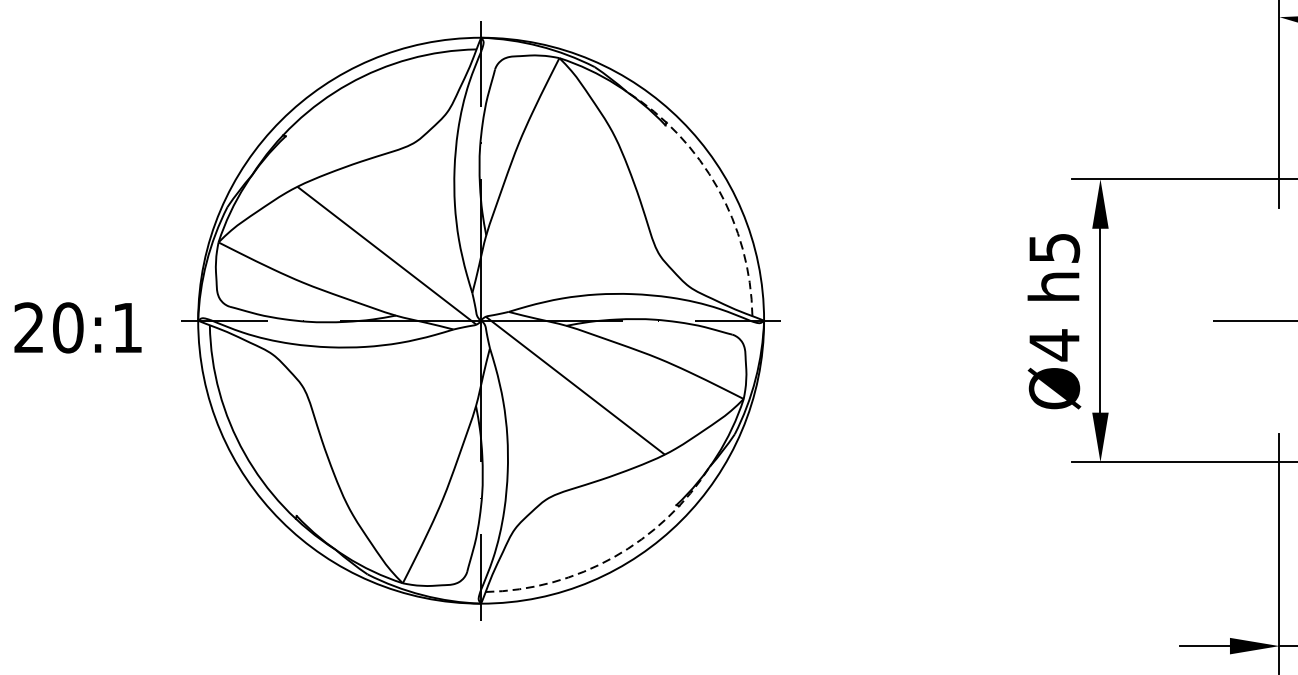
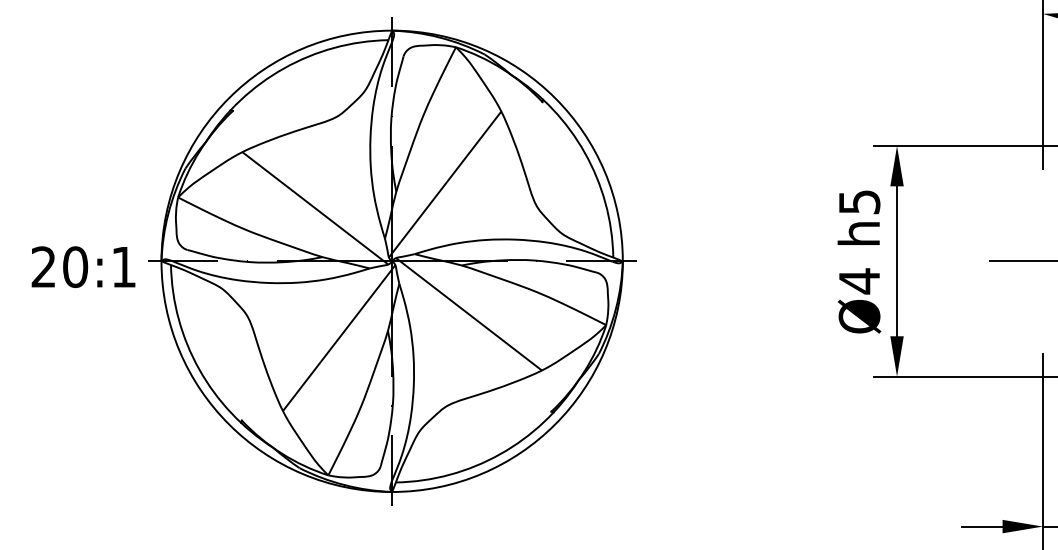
arc: (718, 188) -> (585, 153), dashed -> solid
line: (545, 226) -> (444, 184), added
text: (77, 327) -> (83, 266), moved
line: (415, 414) -> (338, 337), added
arc: (614, 557) -> (500, 454), dashed -> solid

